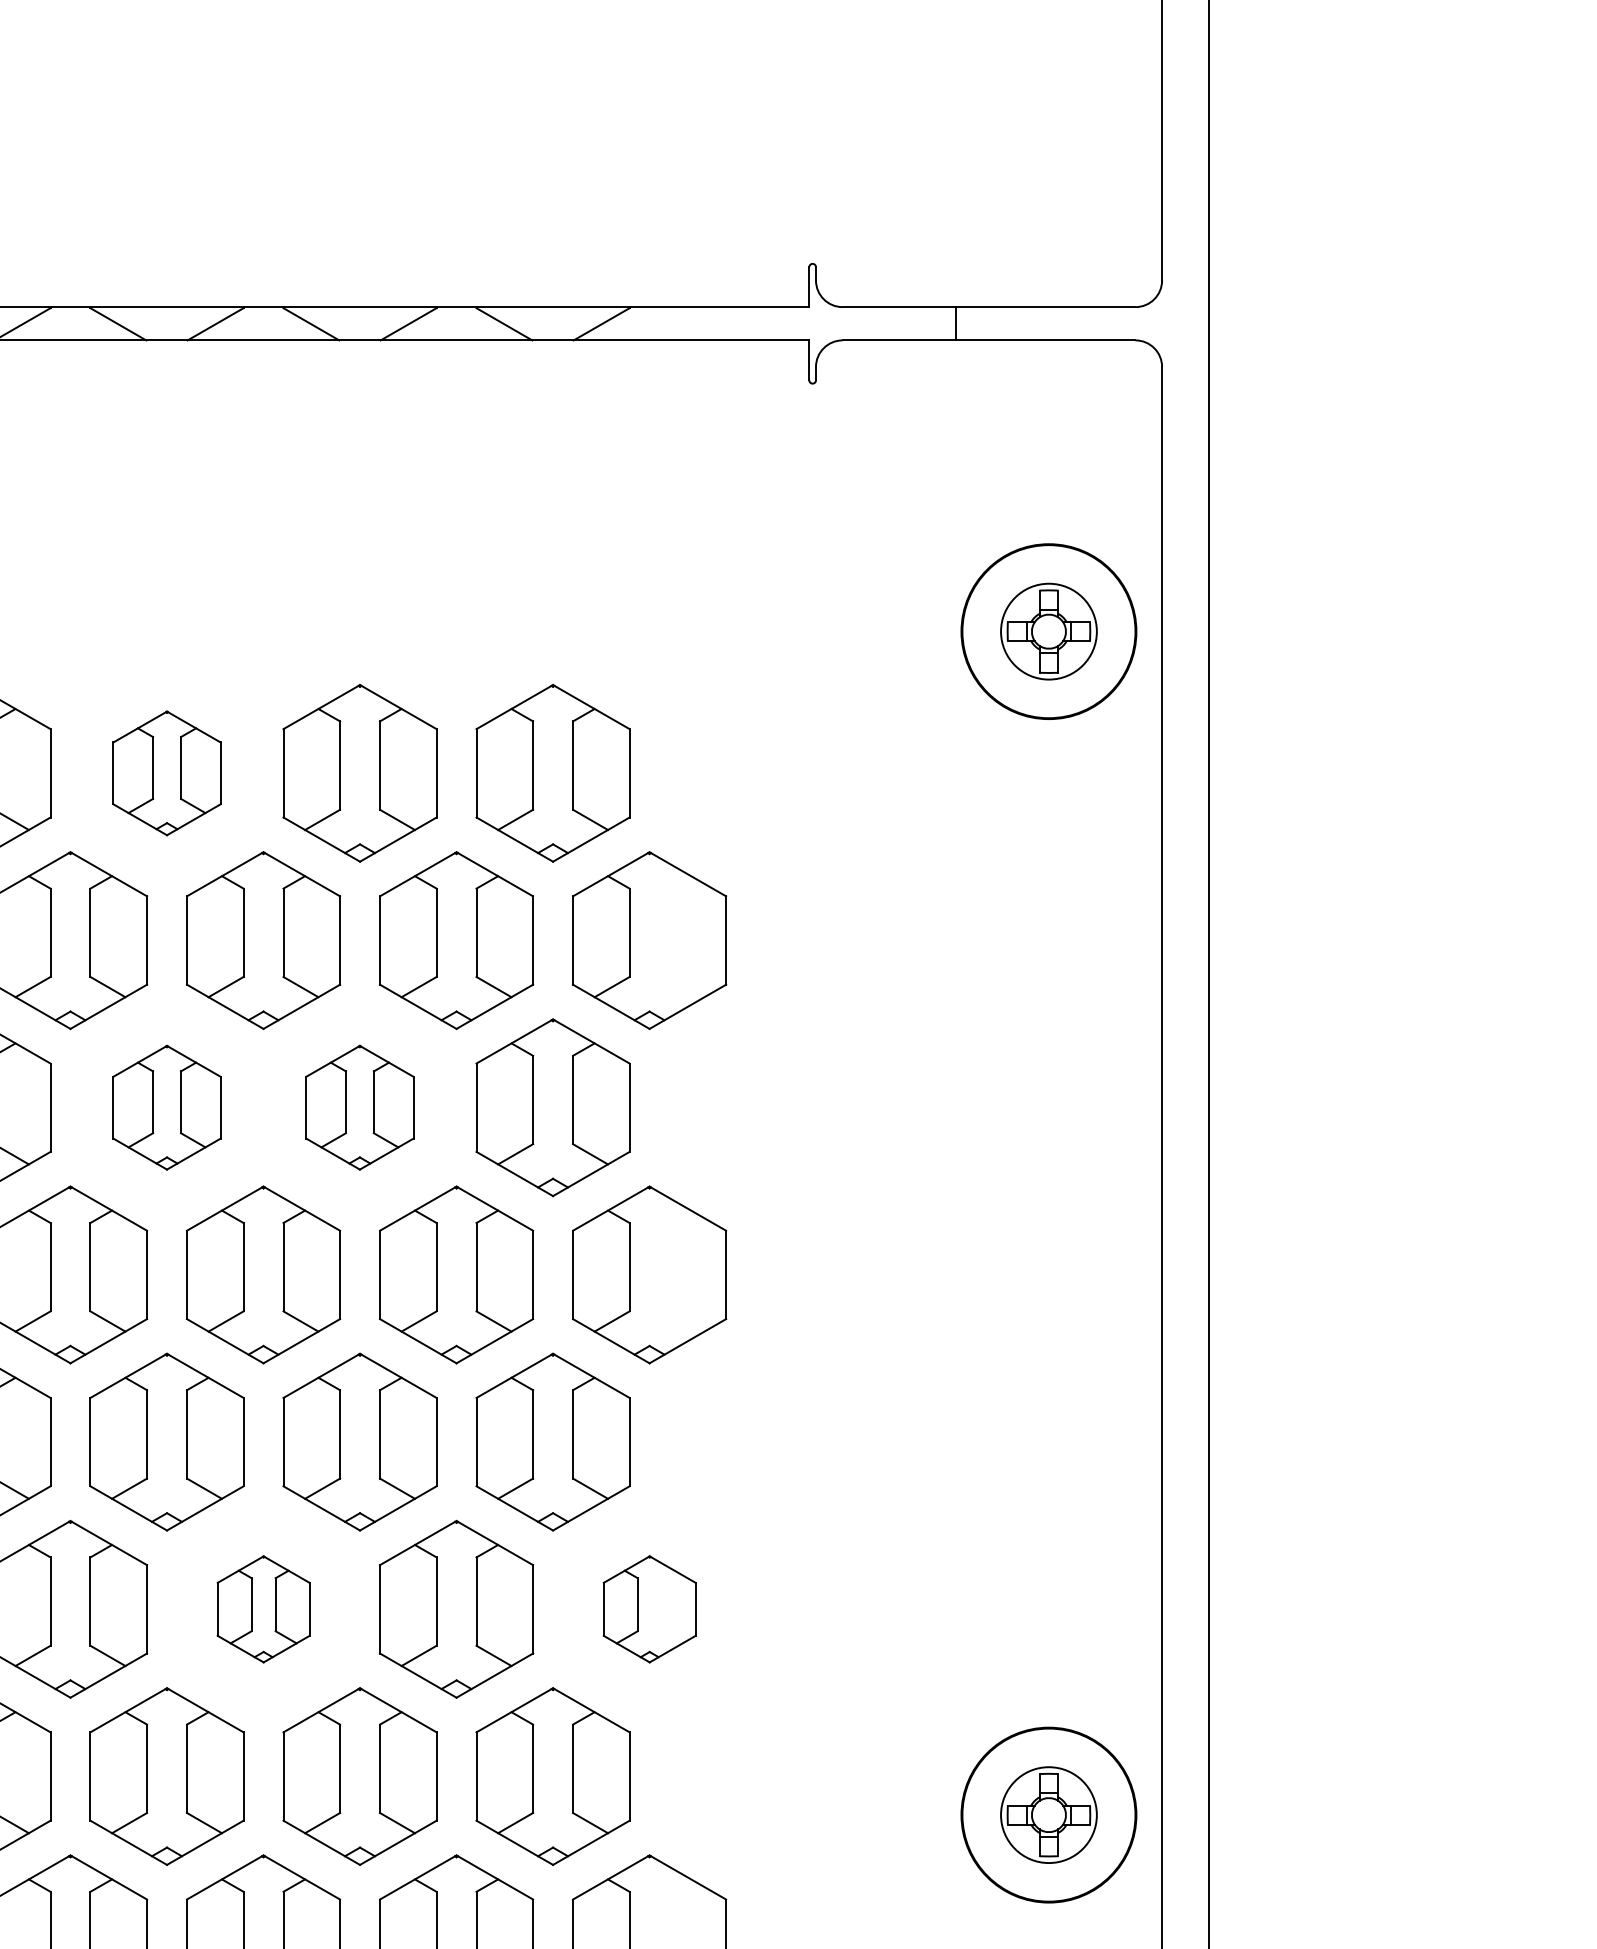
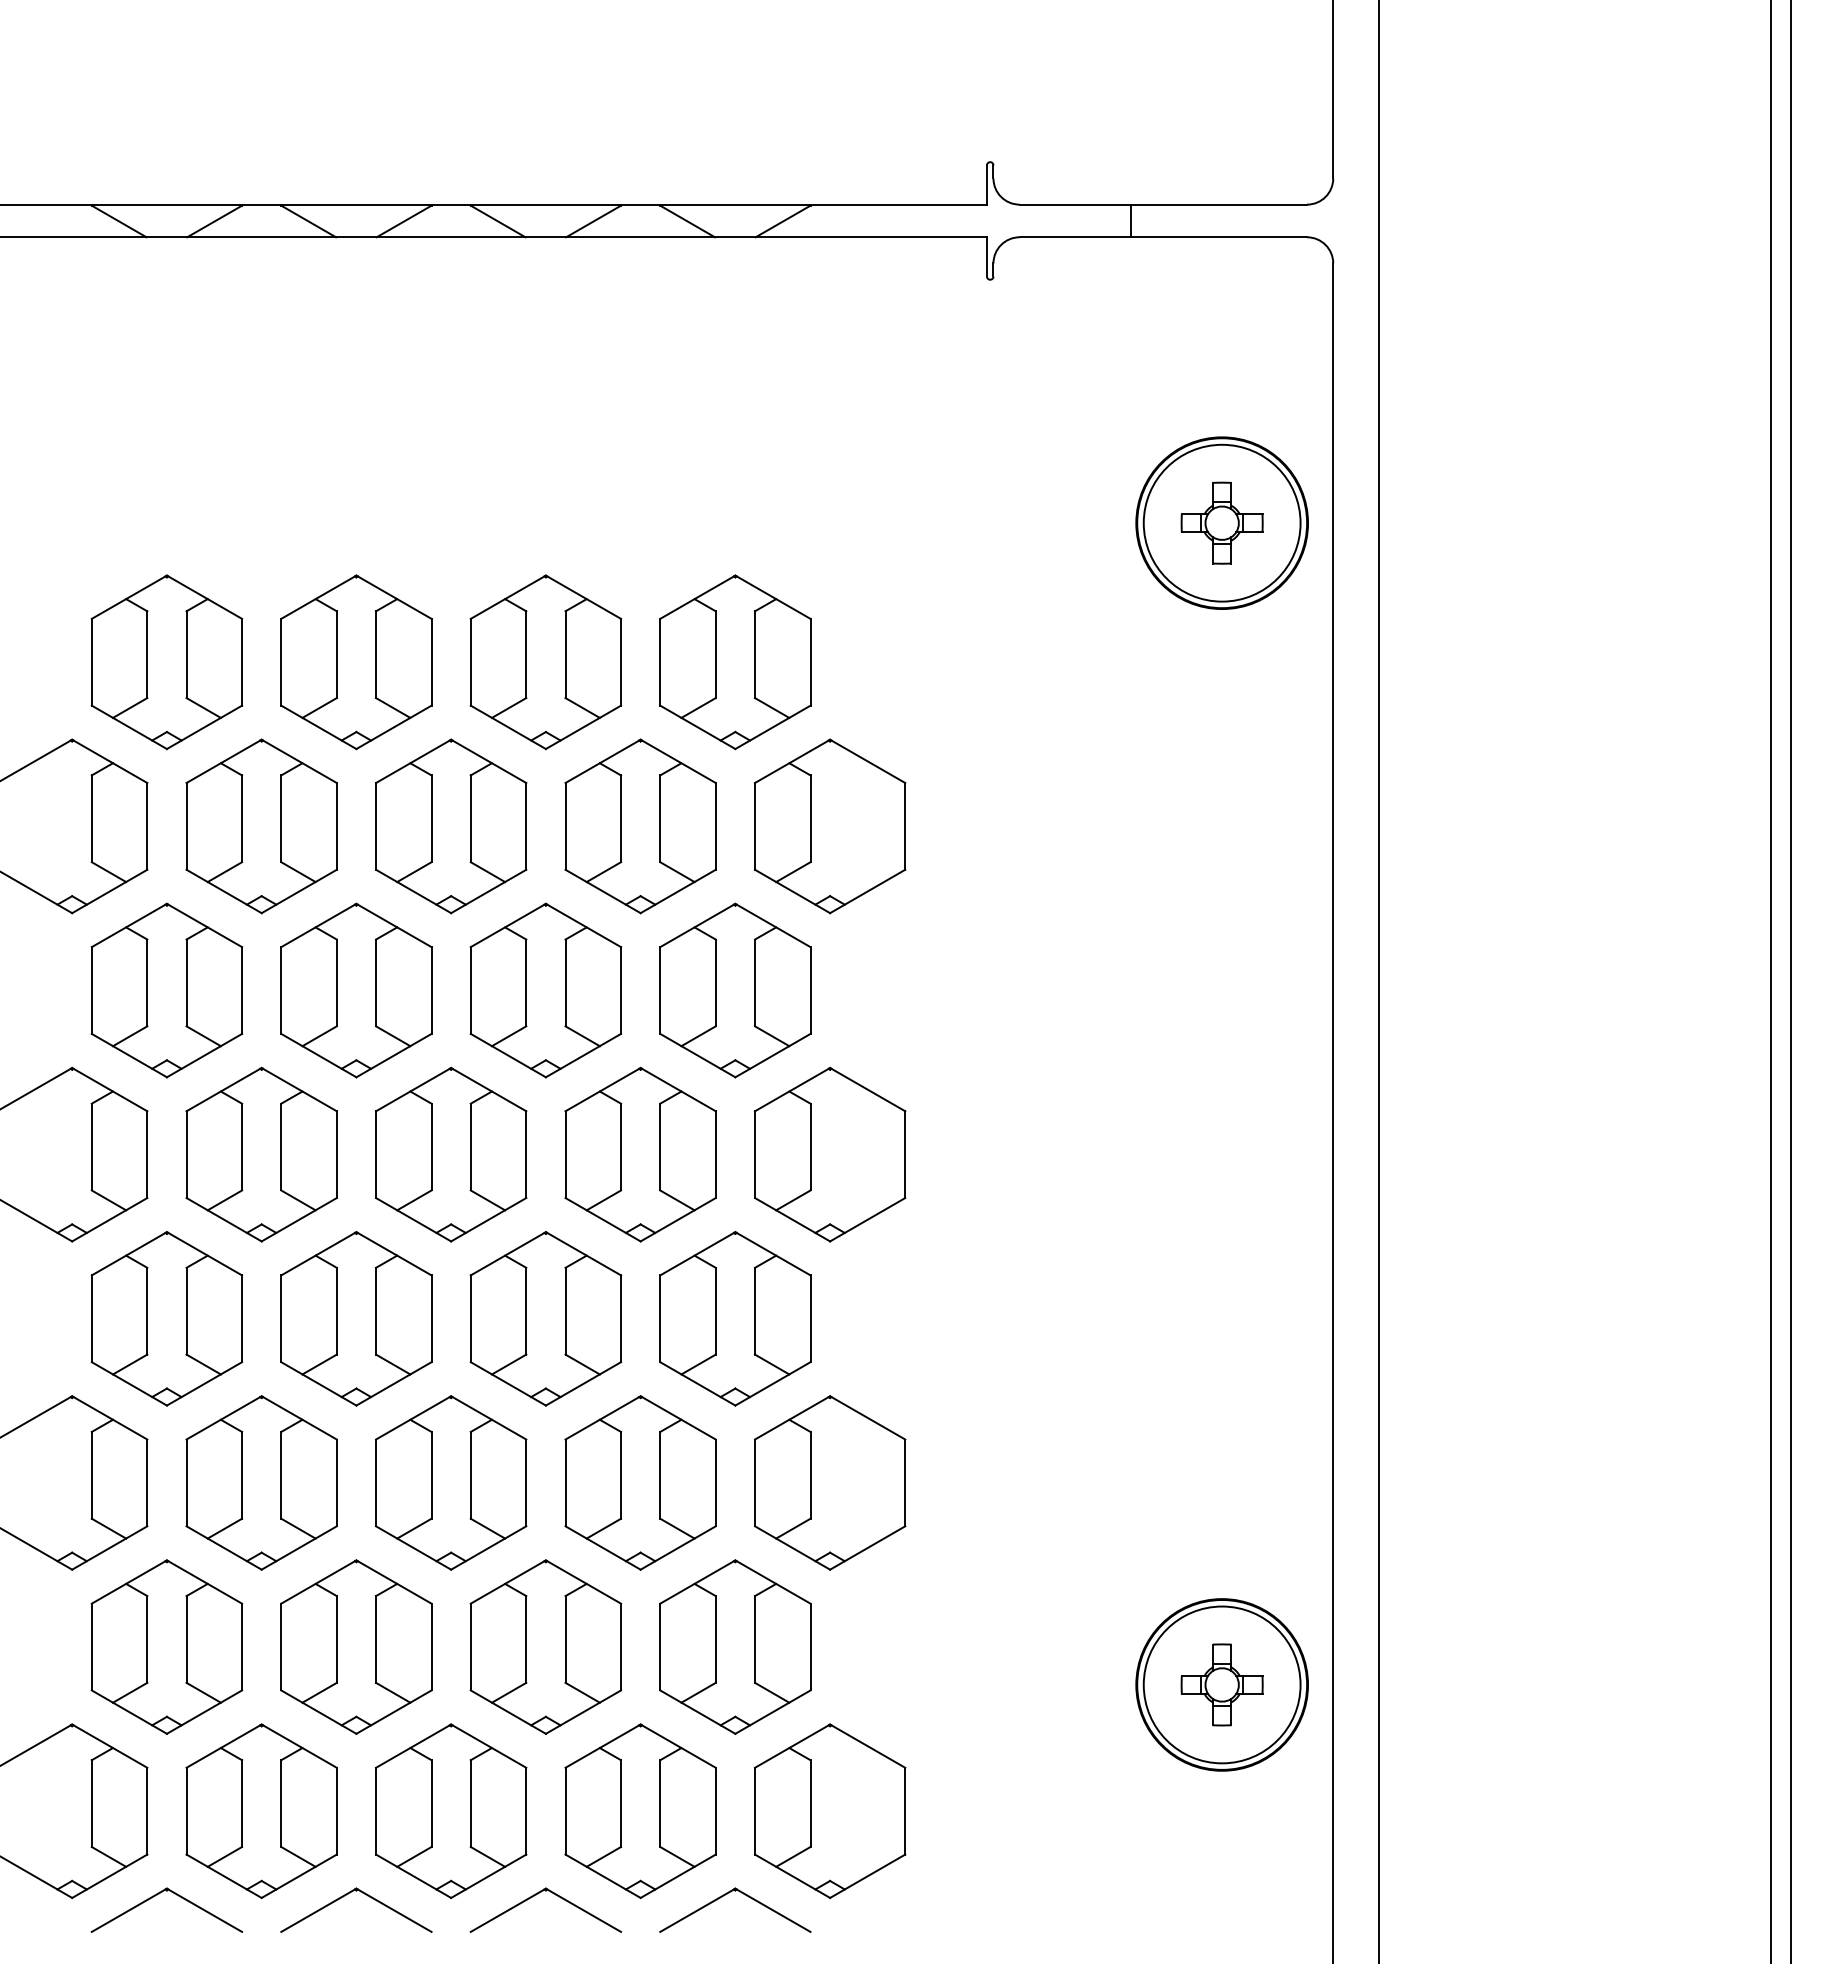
circle: (1048, 630) -> (1221, 522), size x1.67
part: (167, 773) -> (356, 662), size x1.43
part: (167, 1107) -> (356, 990), size x1.43
part: (359, 1107) -> (545, 990), size x1.43
part: (263, 1608) -> (451, 1482), size x1.67
part: (649, 1608) -> (830, 1482), size x1.67
circle: (1048, 1814) -> (1221, 1684), size x1.67

